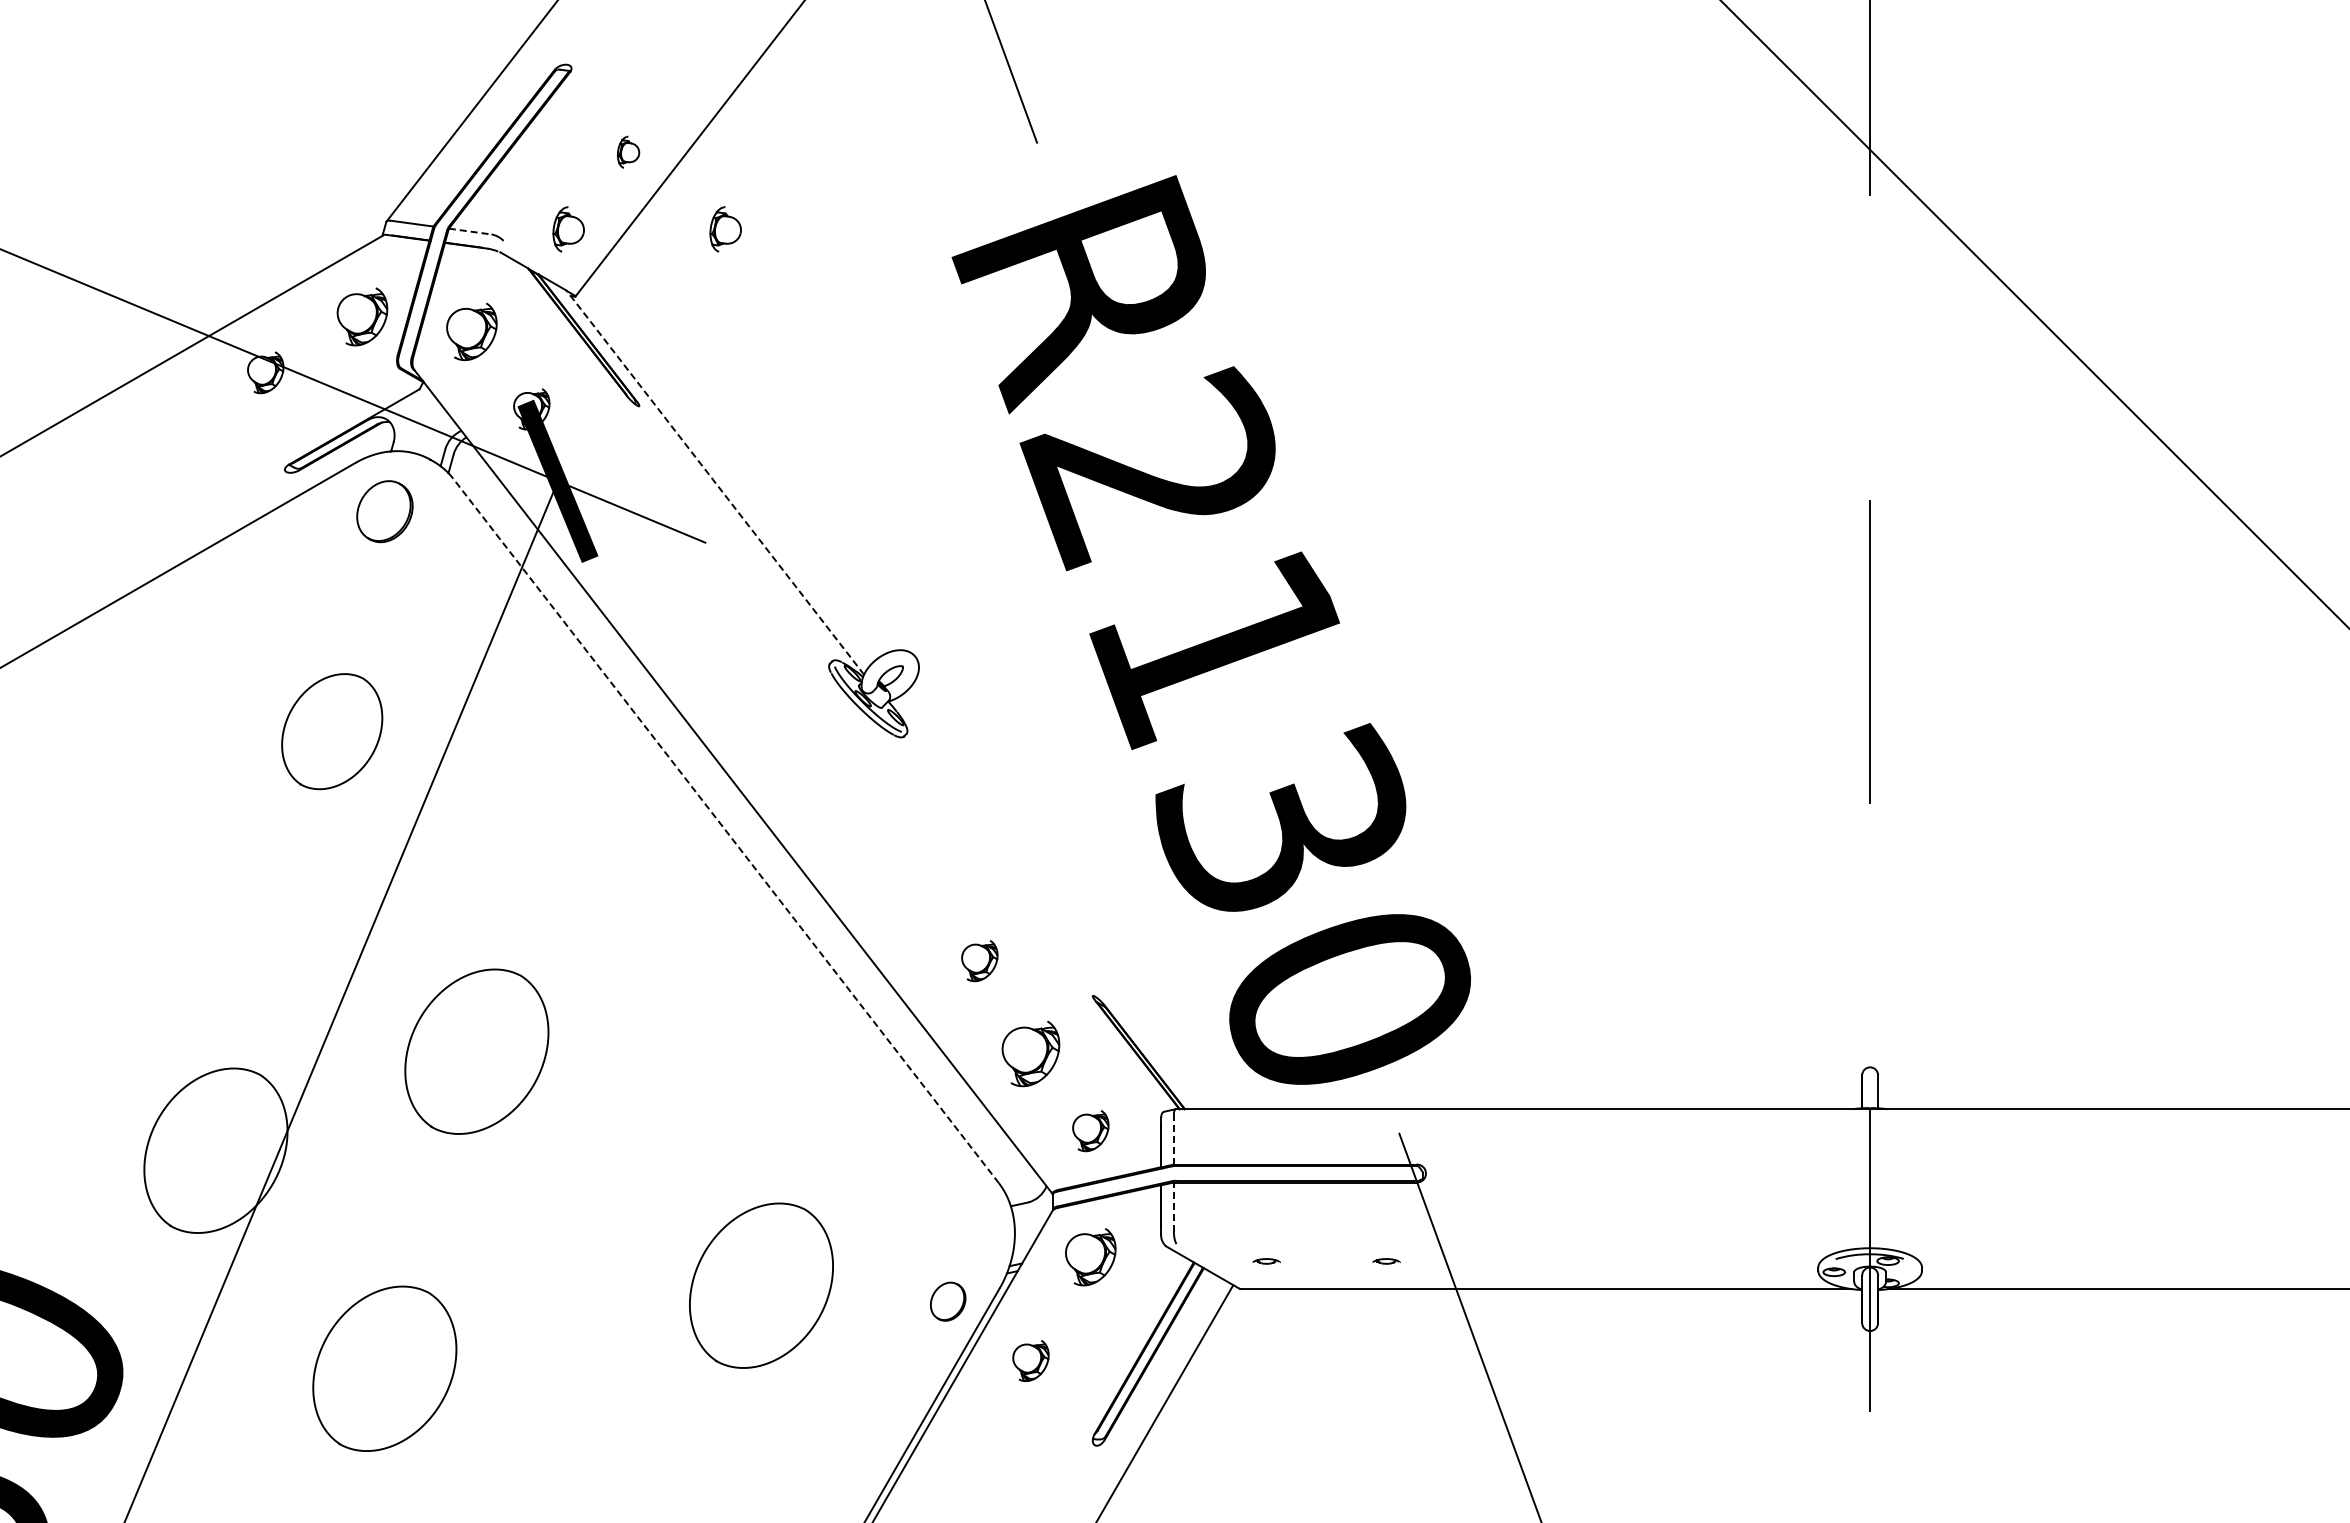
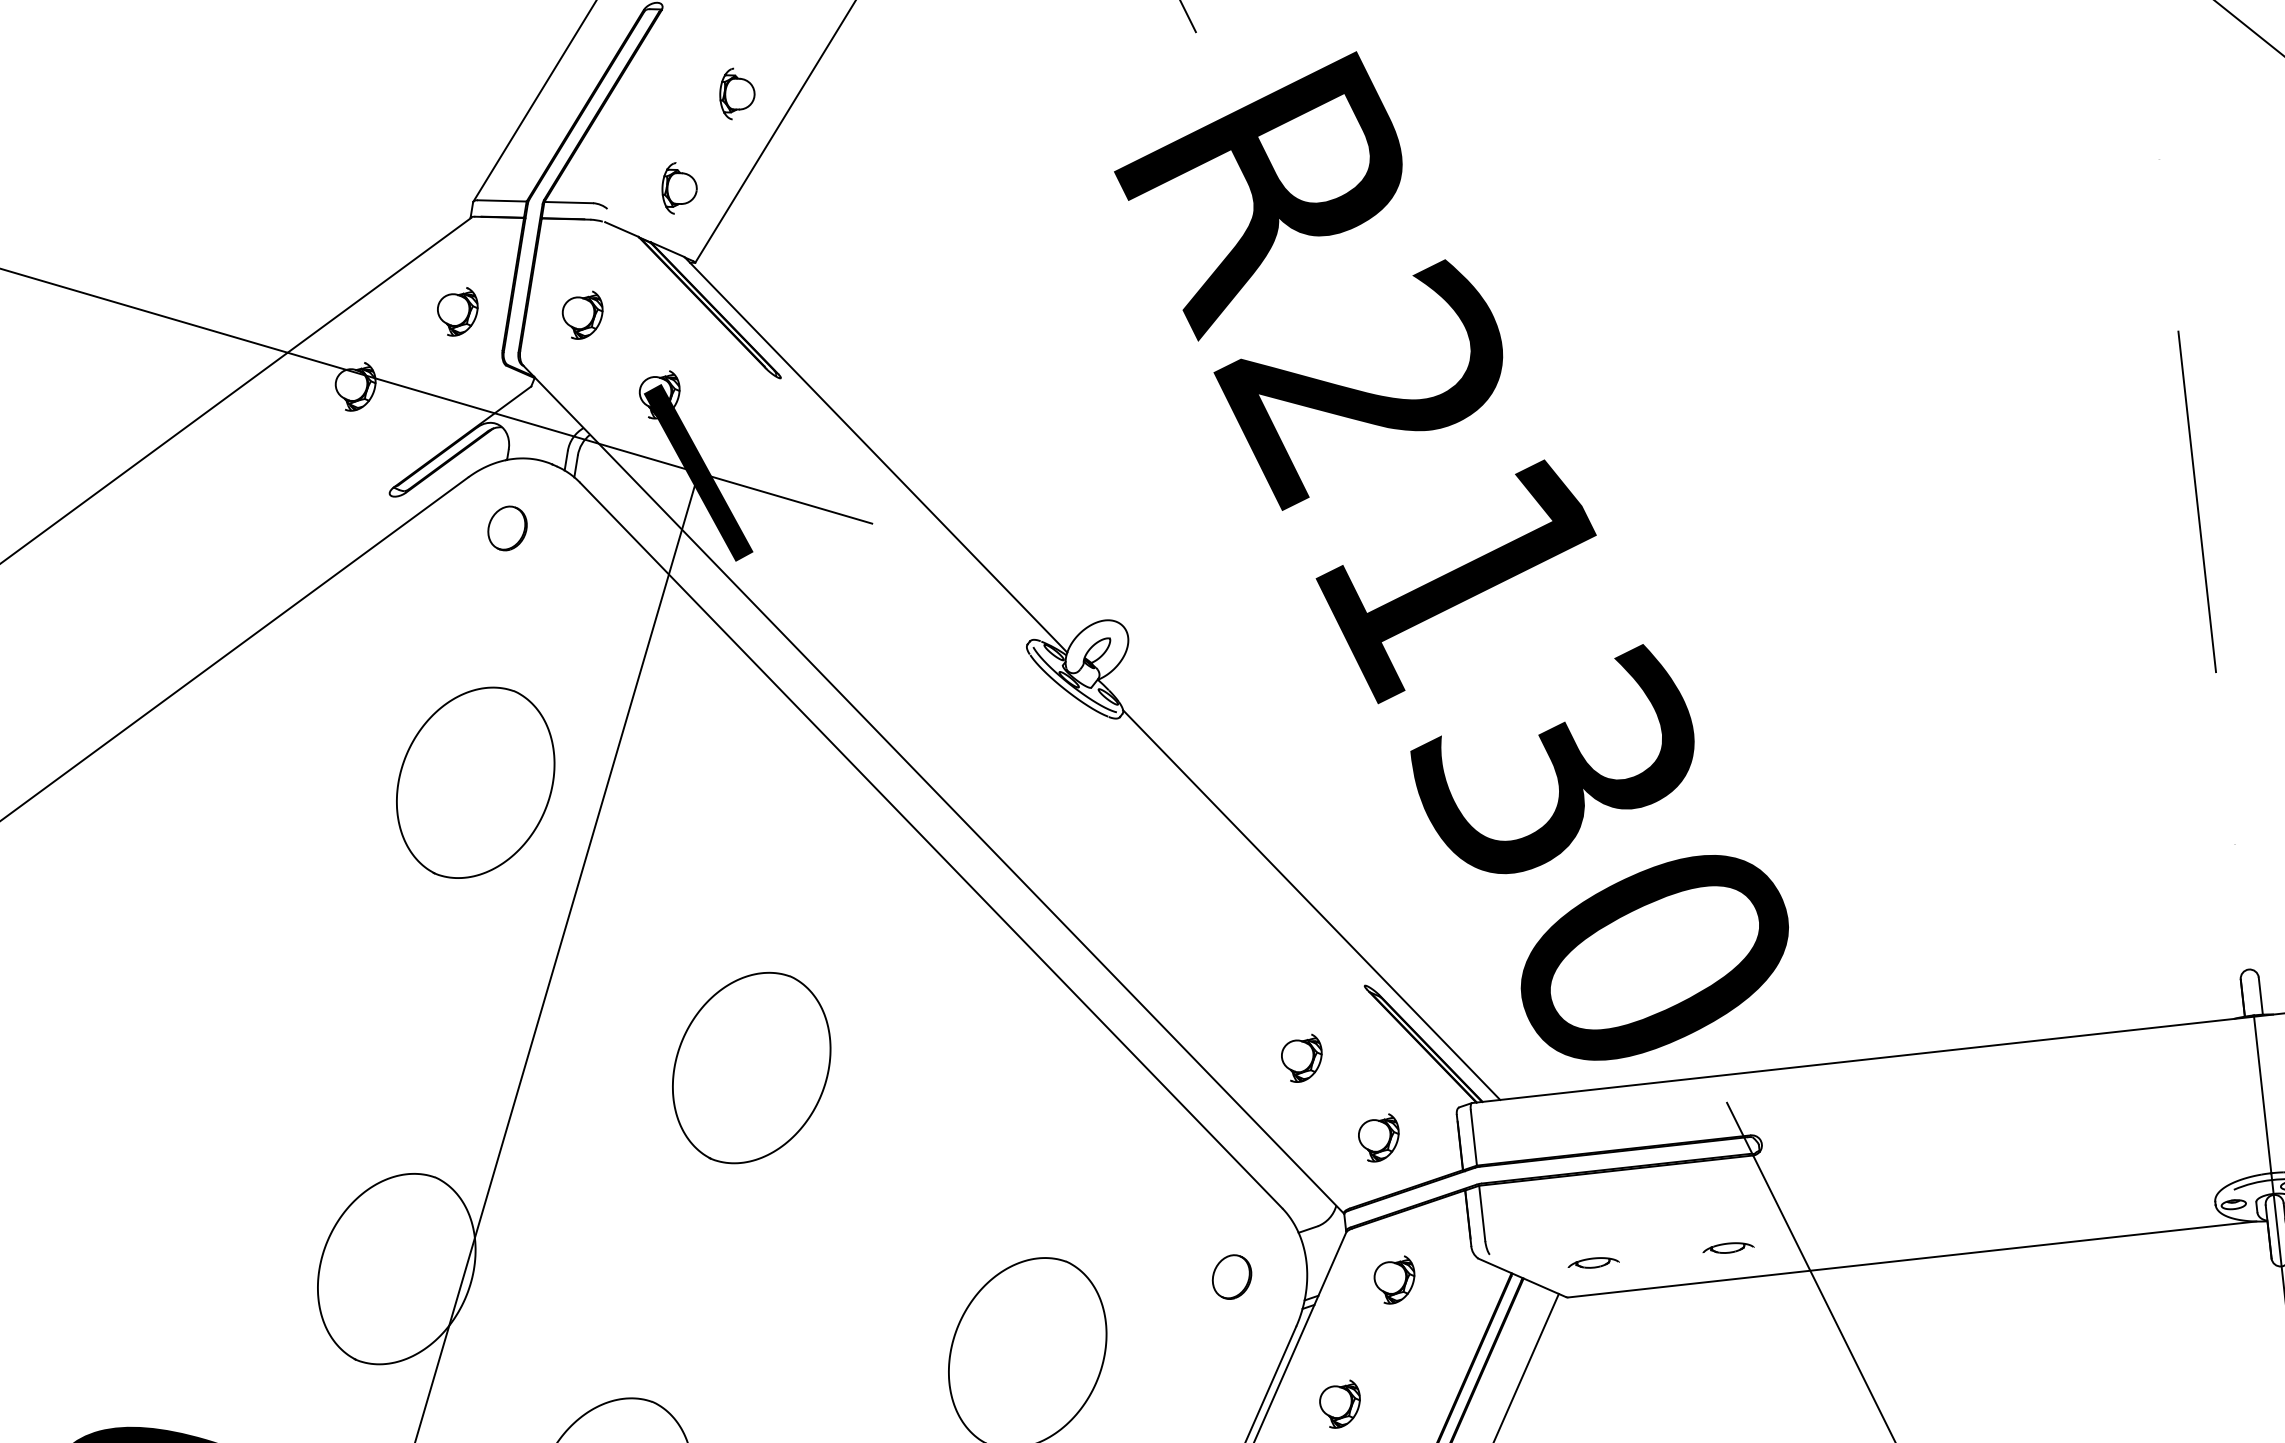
part: (628, 152) -> (737, 93), size x1.43
part: (725, 229) -> (855, 168), removed
line: (470, 231) -> (569, 202), dashed -> solid
part: (362, 316) -> (458, 311), size x0.71
part: (471, 332) -> (582, 316), size x0.71
line: (715, 482) -> (876, 454), dashed -> solid
part: (384, 511) -> (507, 528), size x0.62
part: (331, 731) -> (474, 782), size x1.43
line: (726, 830) -> (931, 845), dashed -> solid
line: (1053, 919) -> (1310, 904), added
part: (979, 961) -> (1232, 961), removed
part: (476, 1051) -> (751, 1067), moved
part: (1030, 1053) -> (1301, 1058), size x0.62
line: (1173, 1140) -> (1473, 1138), dashed -> solid
line: (1173, 1207) -> (1481, 1213), dashed -> solid
part: (1090, 1257) -> (1394, 1280), size x0.71
part: (1266, 1261) -> (1593, 1263), size x1.67
part: (1386, 1261) -> (1728, 1248), size x1.67
part: (948, 1301) -> (1232, 1276), moved

